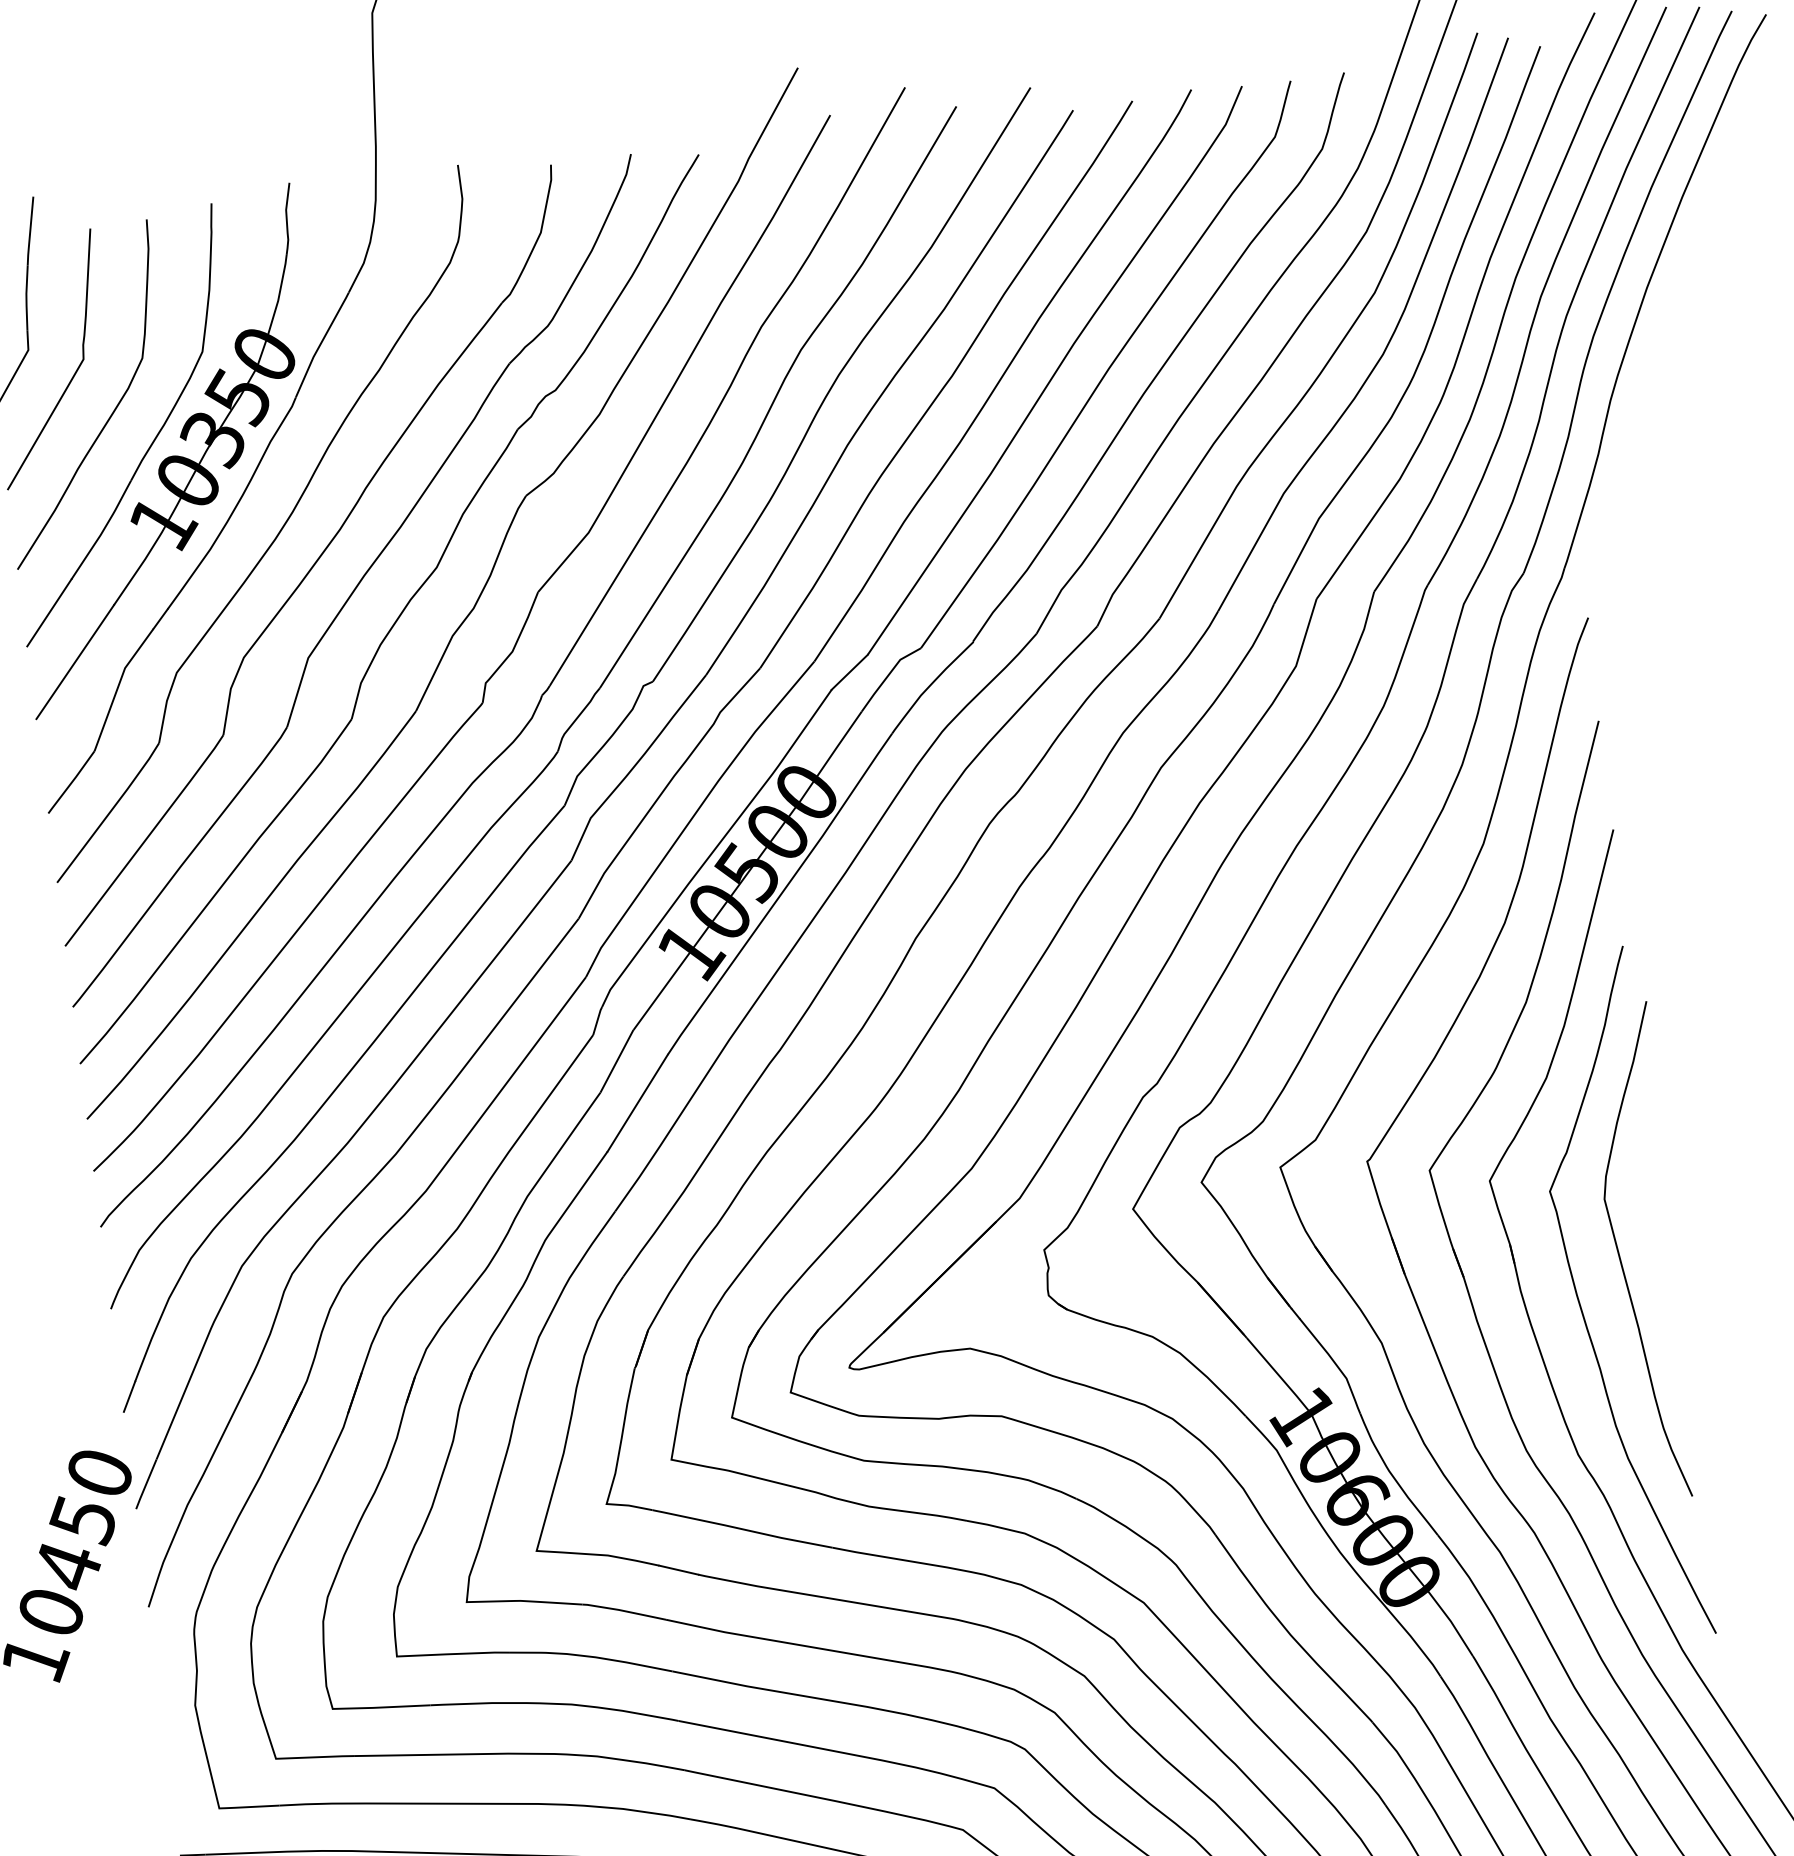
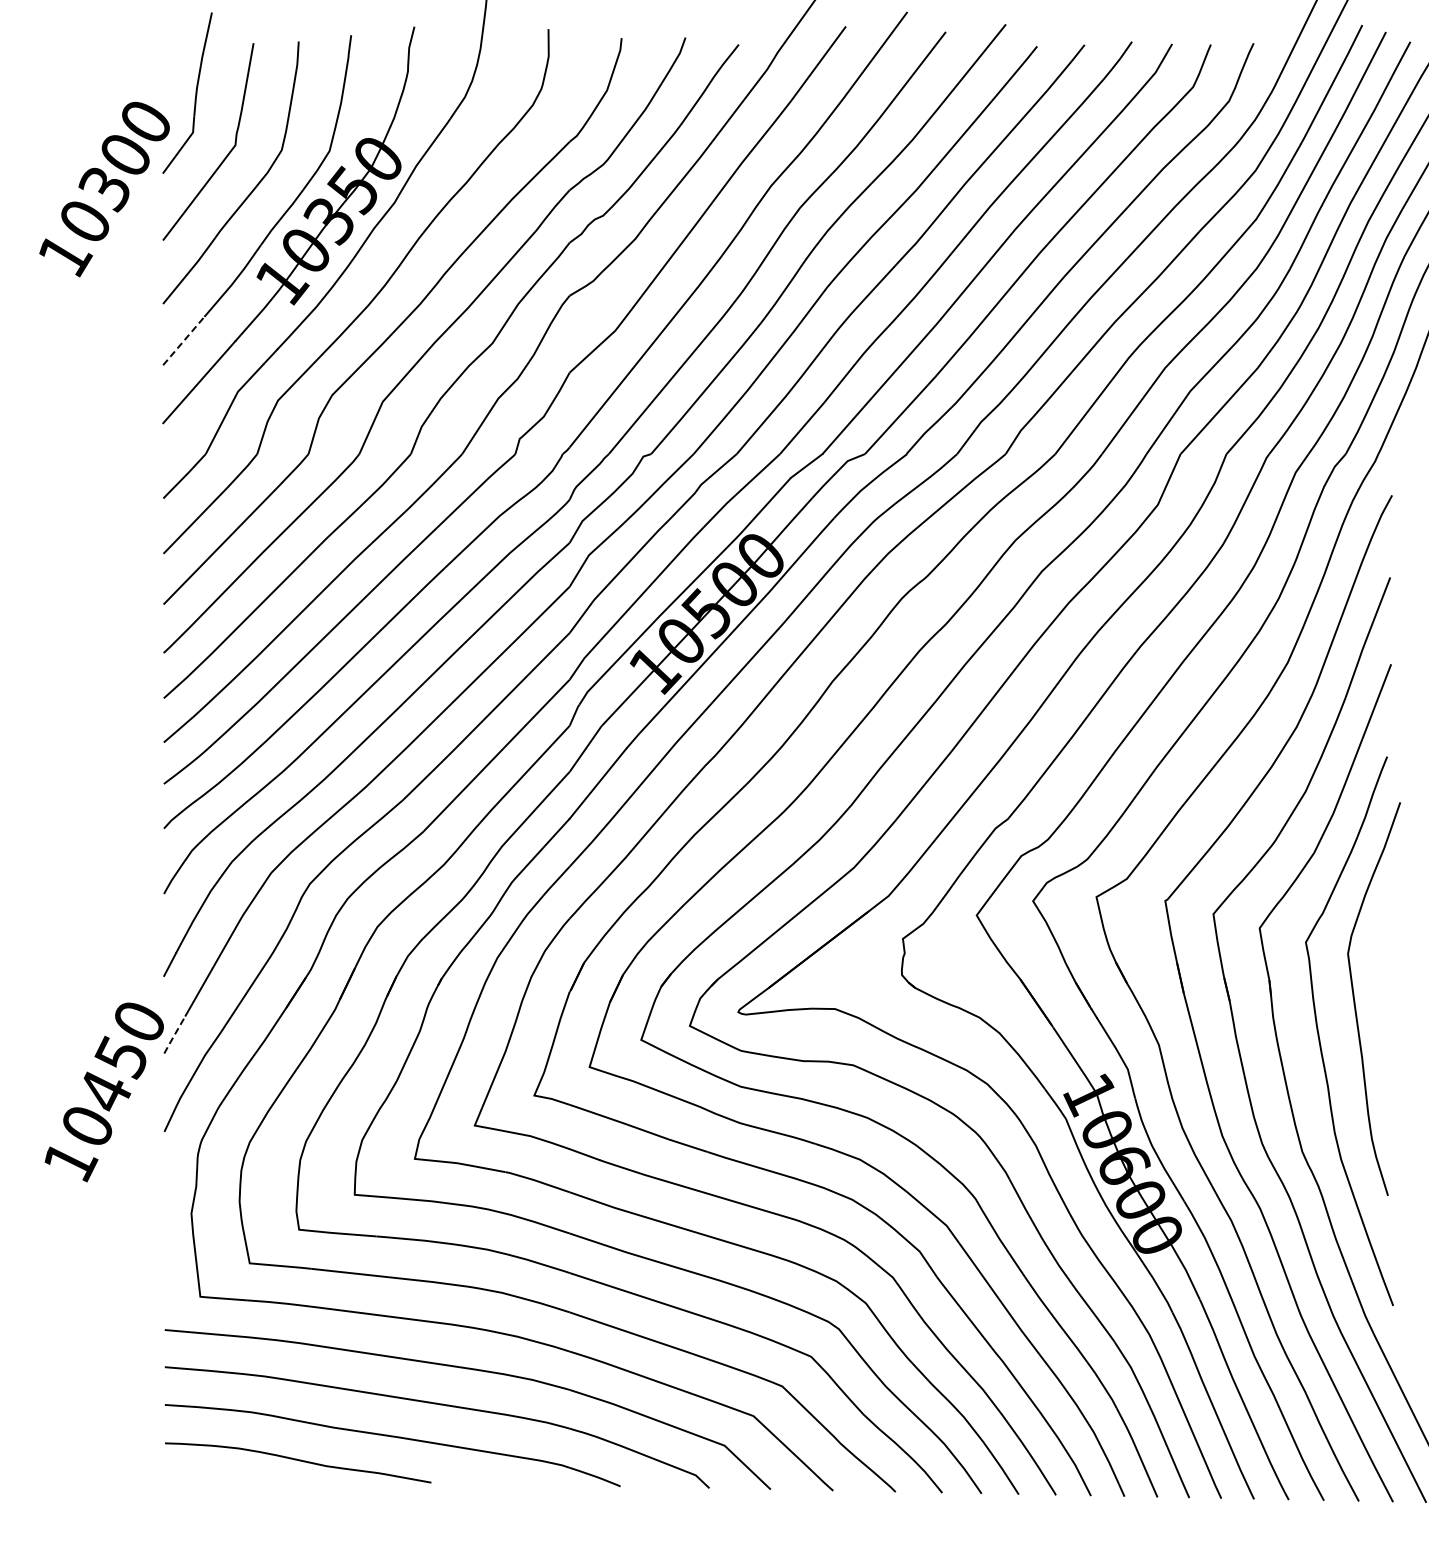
line: (49, 613) -> (183, 341), solid -> dashed
line: (146, 1484) -> (174, 1035), solid -> dashed

